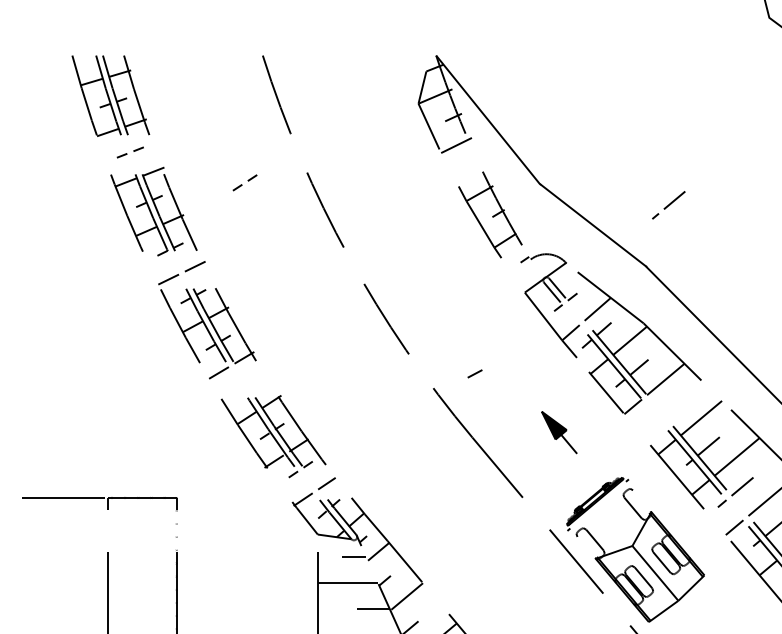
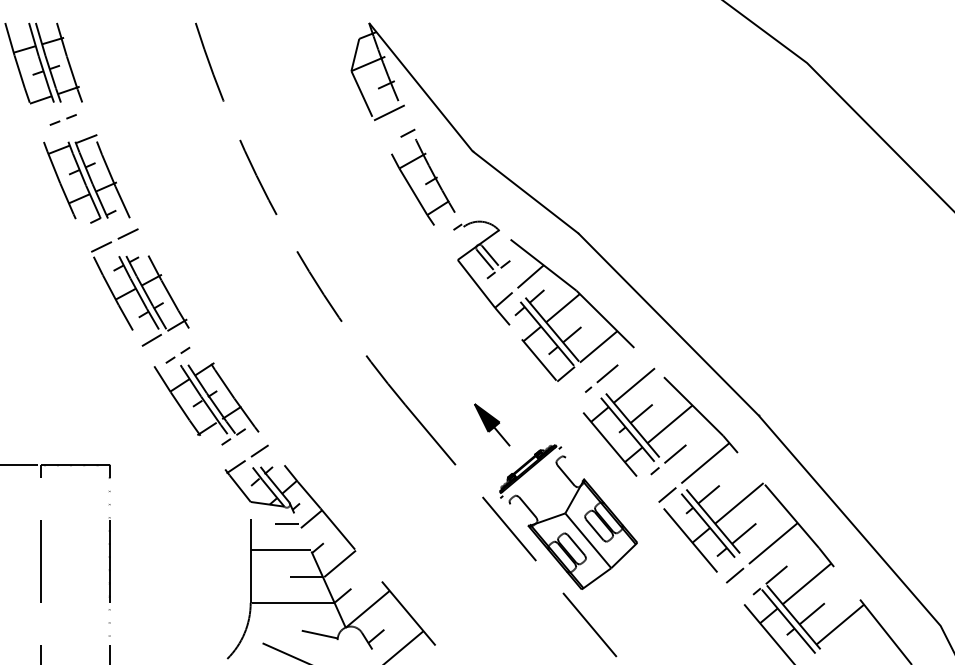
part: (244, 182) -> (177, 354), moved
line: (668, 205) -> (601, 378), moved
line: (474, 373) -> (407, 132), moved
part: (559, 432) -> (492, 424), moved

